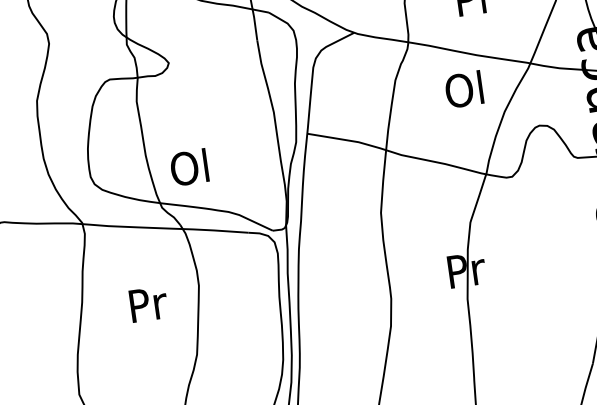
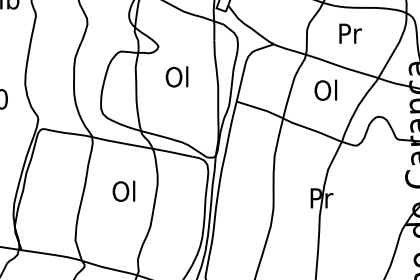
text: (463, 88) -> (325, 89), moved
text: (188, 166) -> (176, 76), moved
text: (146, 302) -> (124, 190), Pr -> Ol

